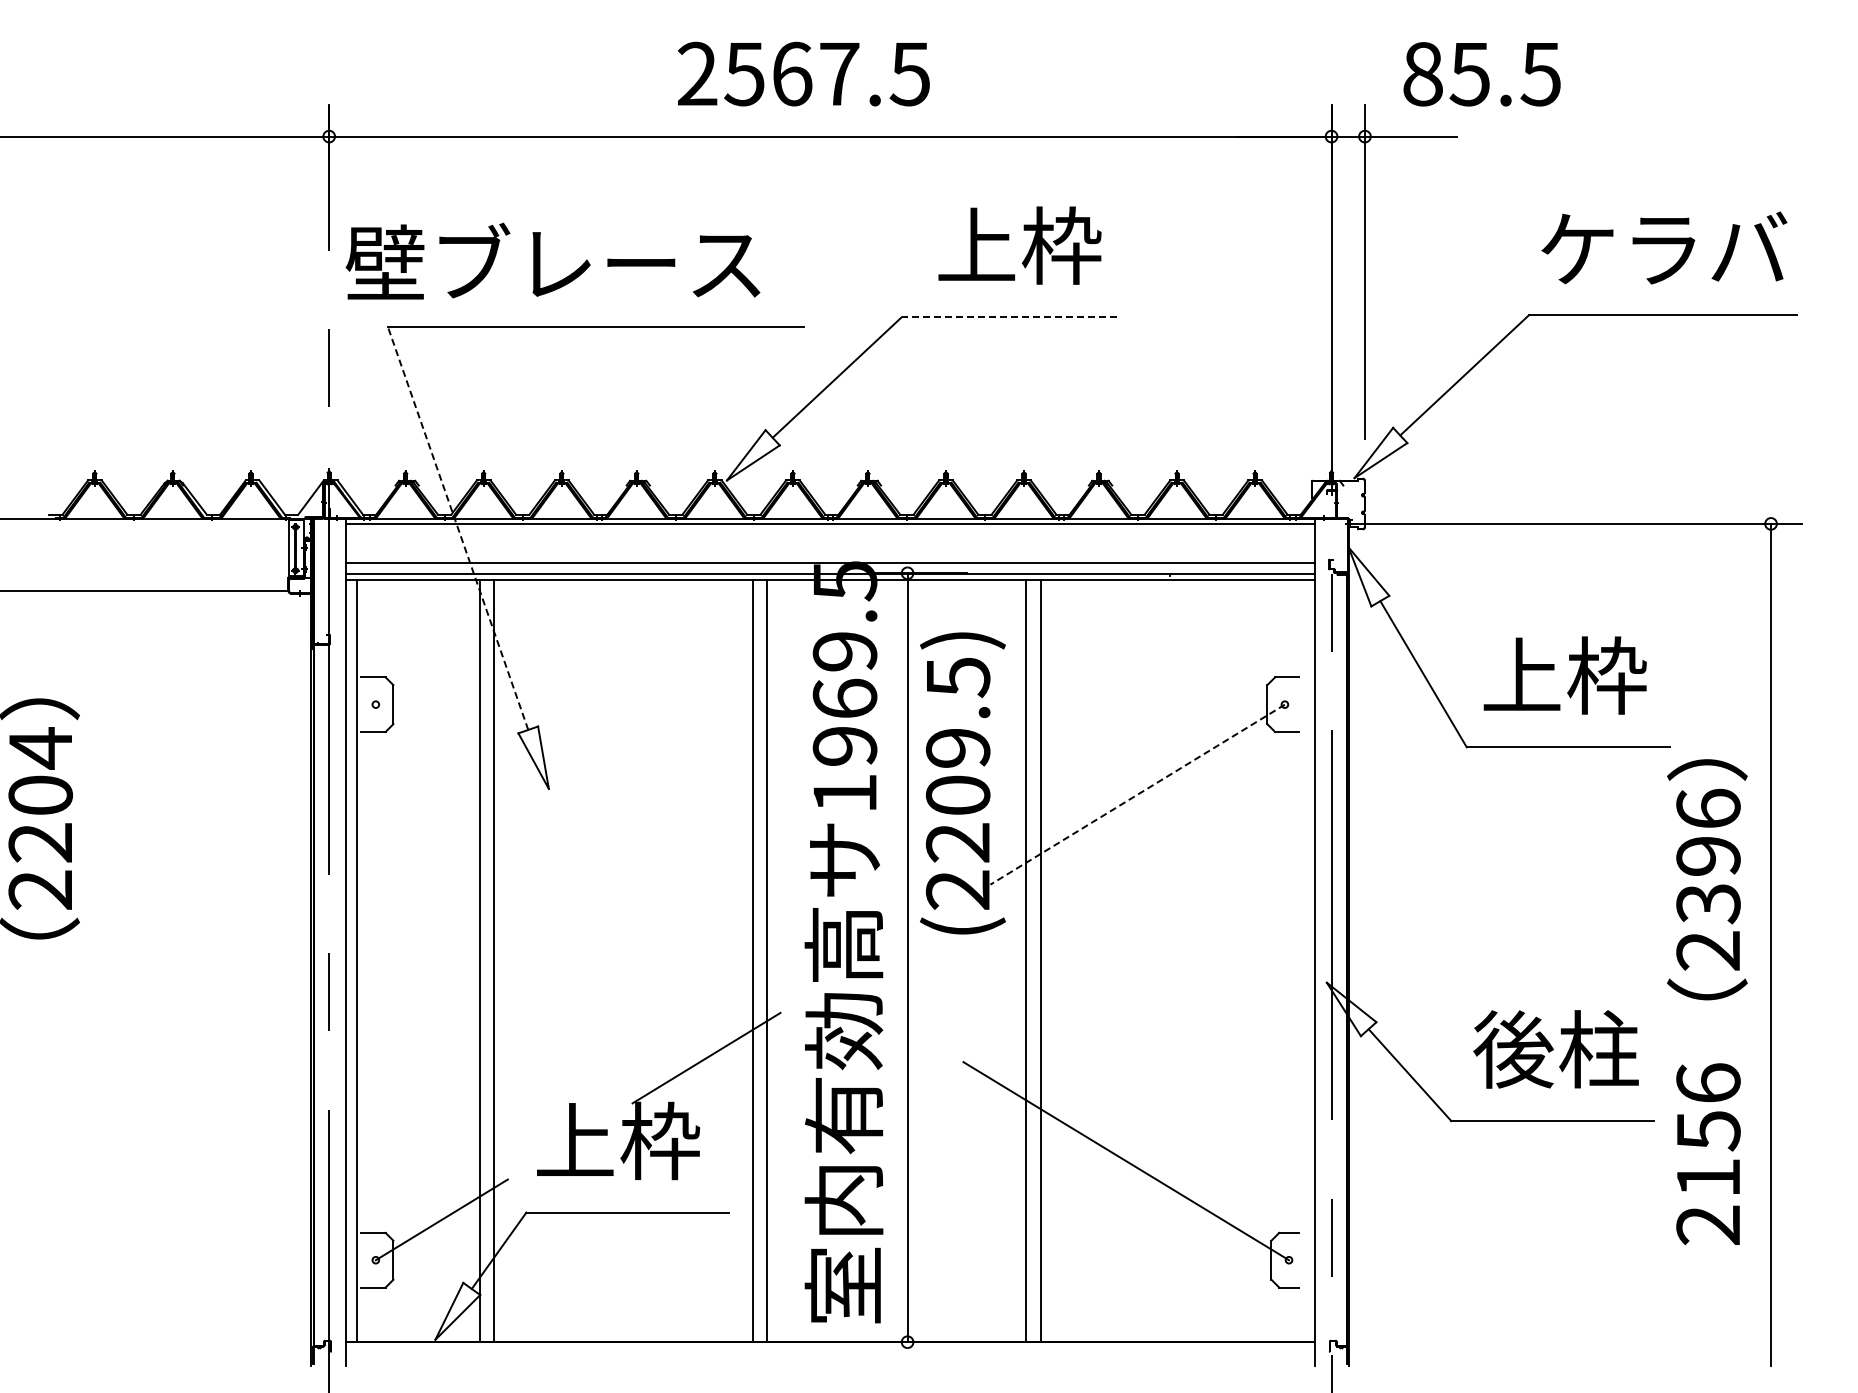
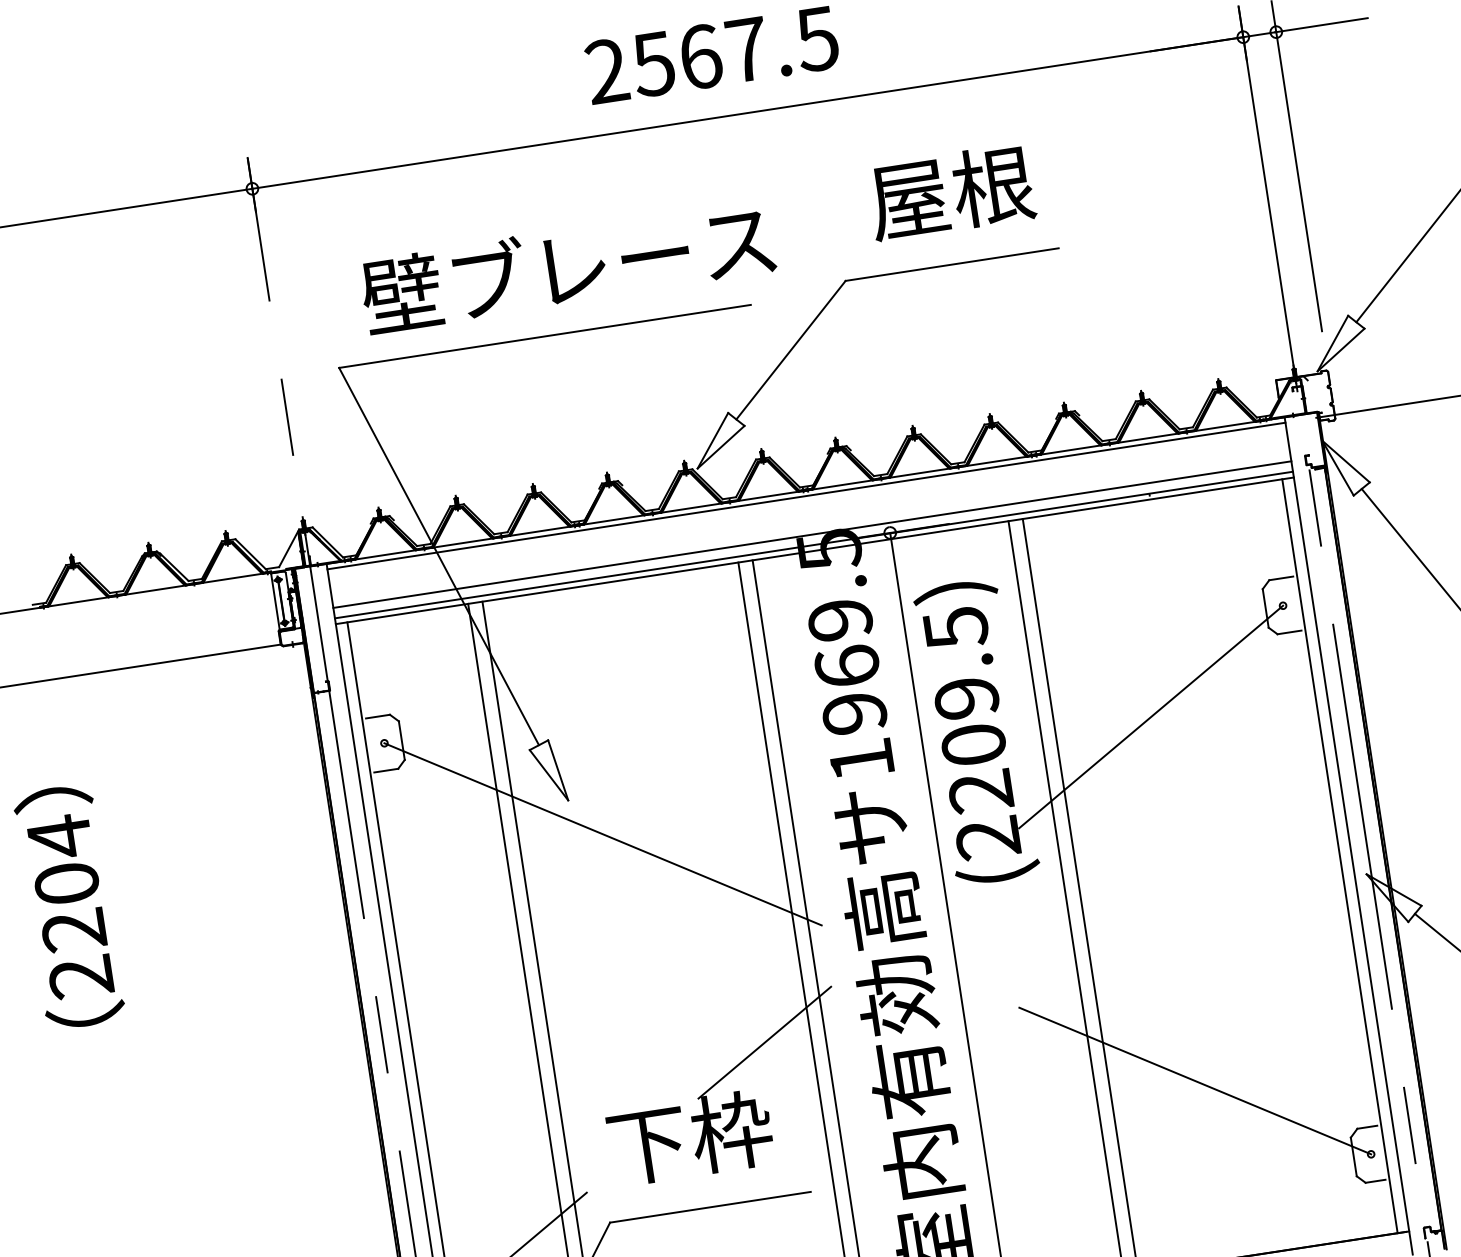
text: (1019, 245) -> (951, 192), 上枠 -> 屋根
text: (552, 260) -> (567, 266), moved
line: (1009, 317) -> (952, 264), dashed -> solid
line: (457, 527) -> (438, 555), dashed -> solid
line: (1137, 794) -> (1150, 716), dashed -> solid
line: (577, 827) -> (602, 834), added
line: (1303, 960) -> (1340, 855), added
text: (575, 1141) -> (647, 1144), 上枠 -> 下枠

